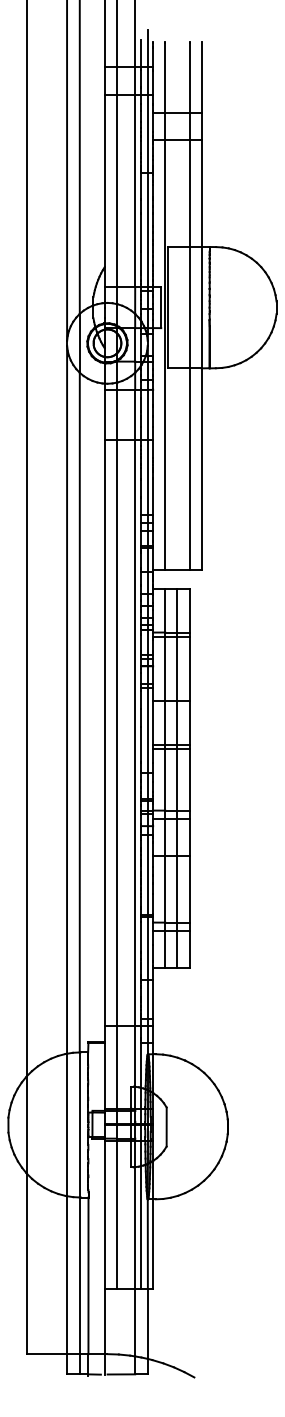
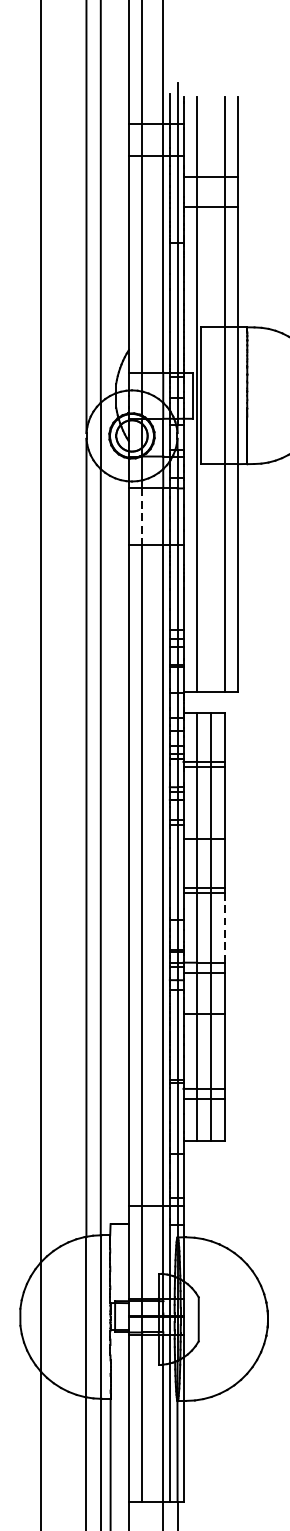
line: (116, 415) -> (142, 517), solid -> dashed
line: (189, 779) -> (224, 927), solid -> dashed

